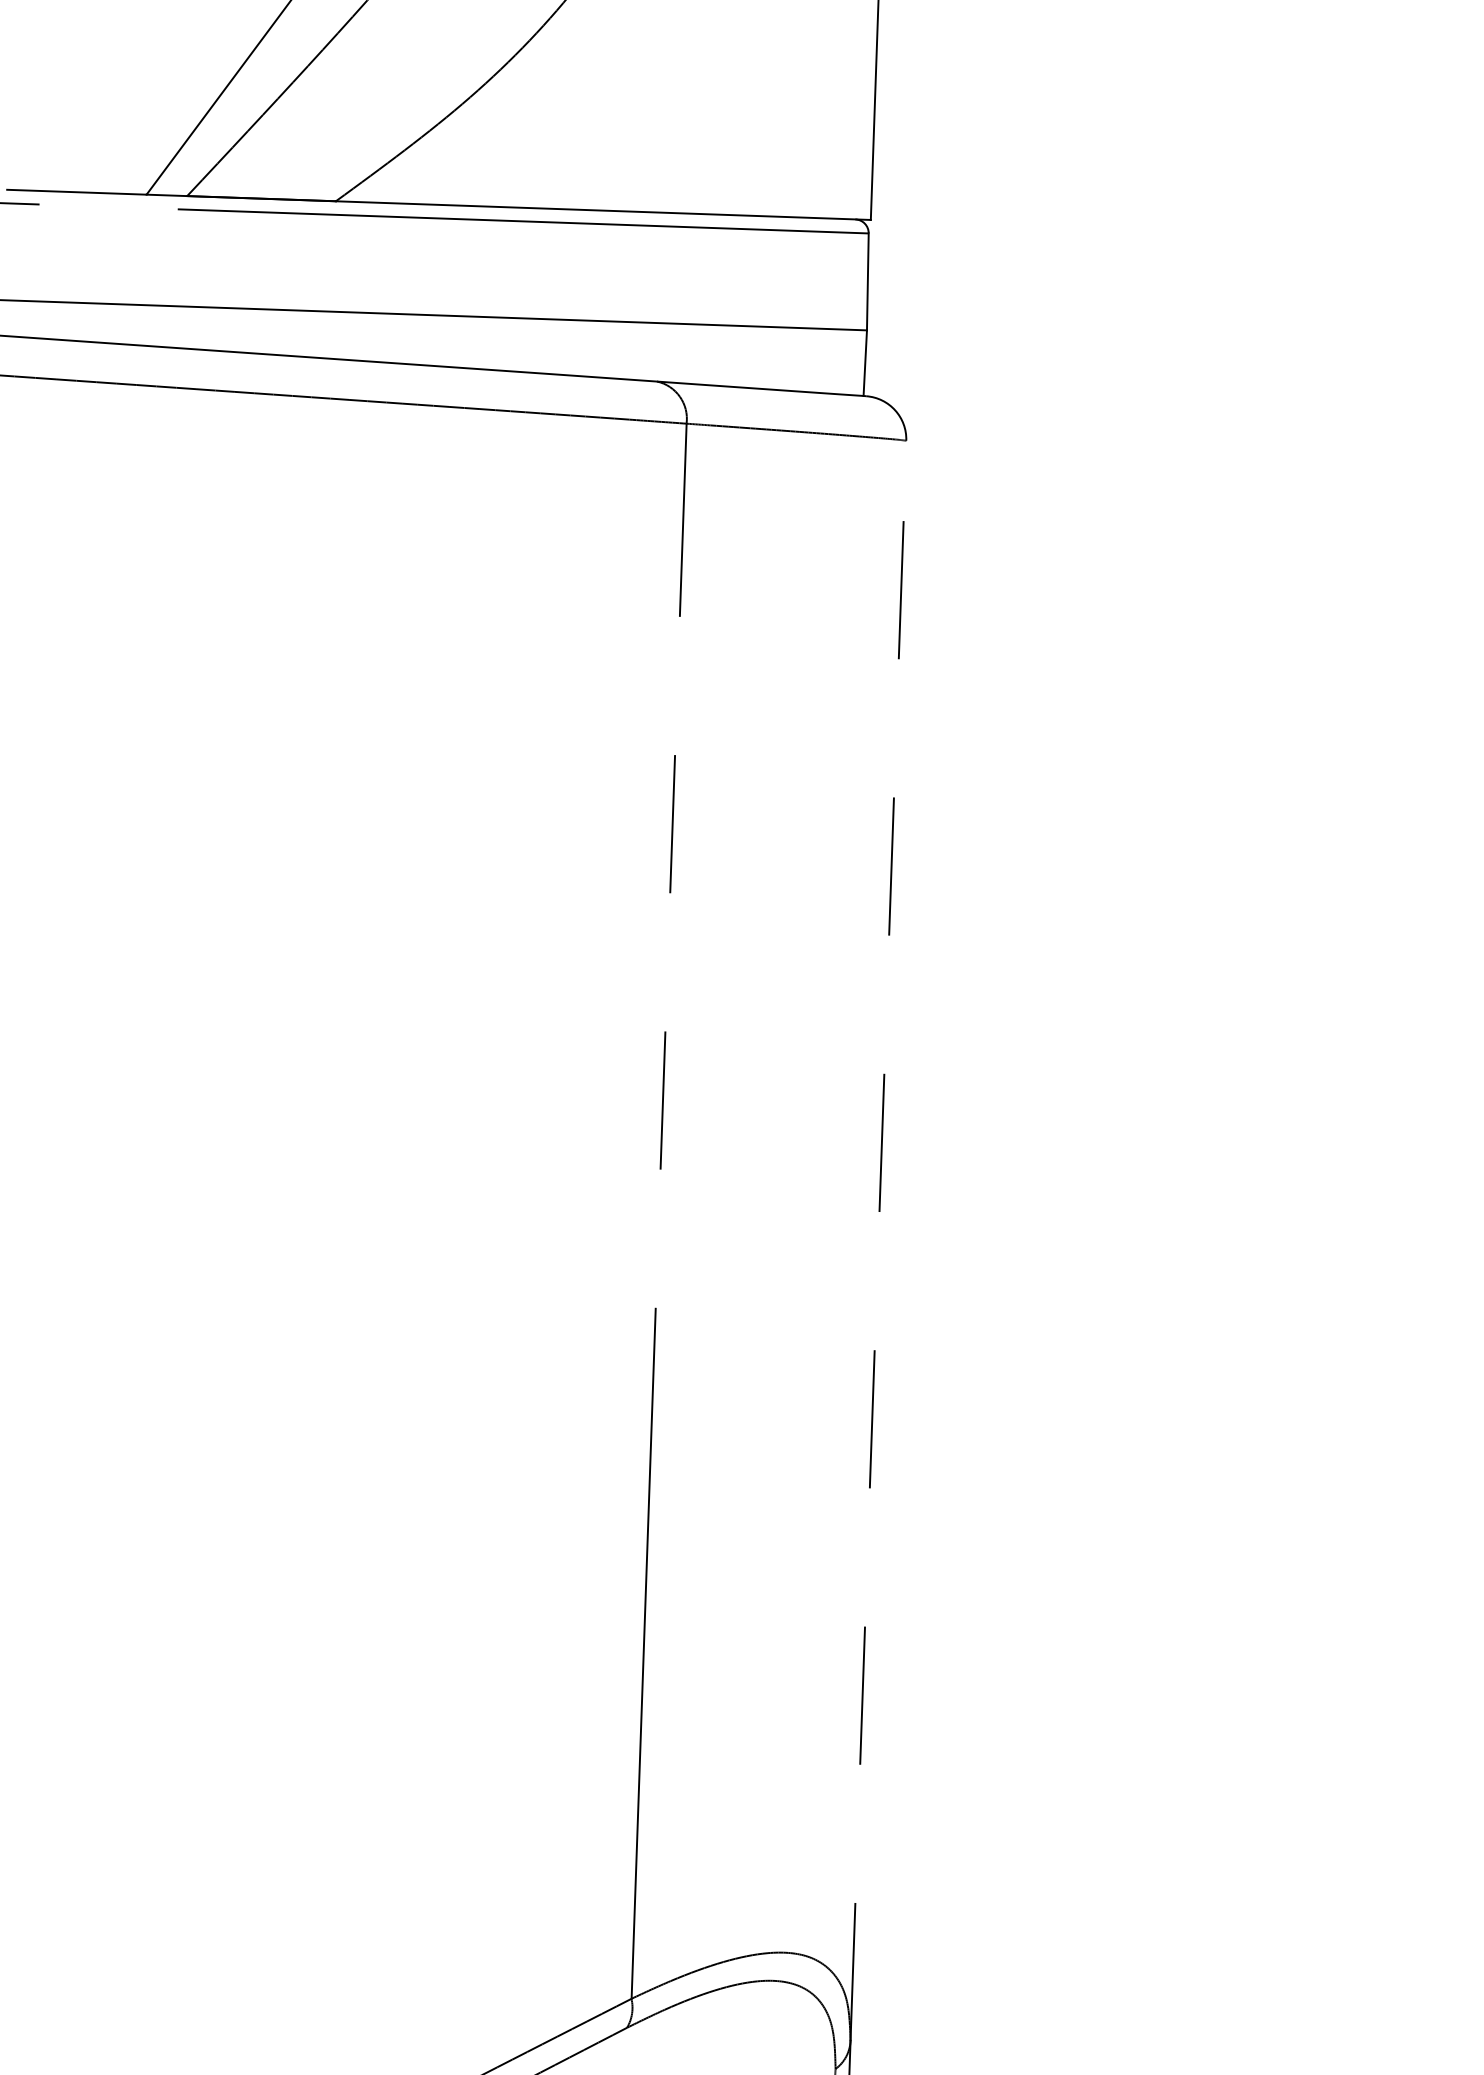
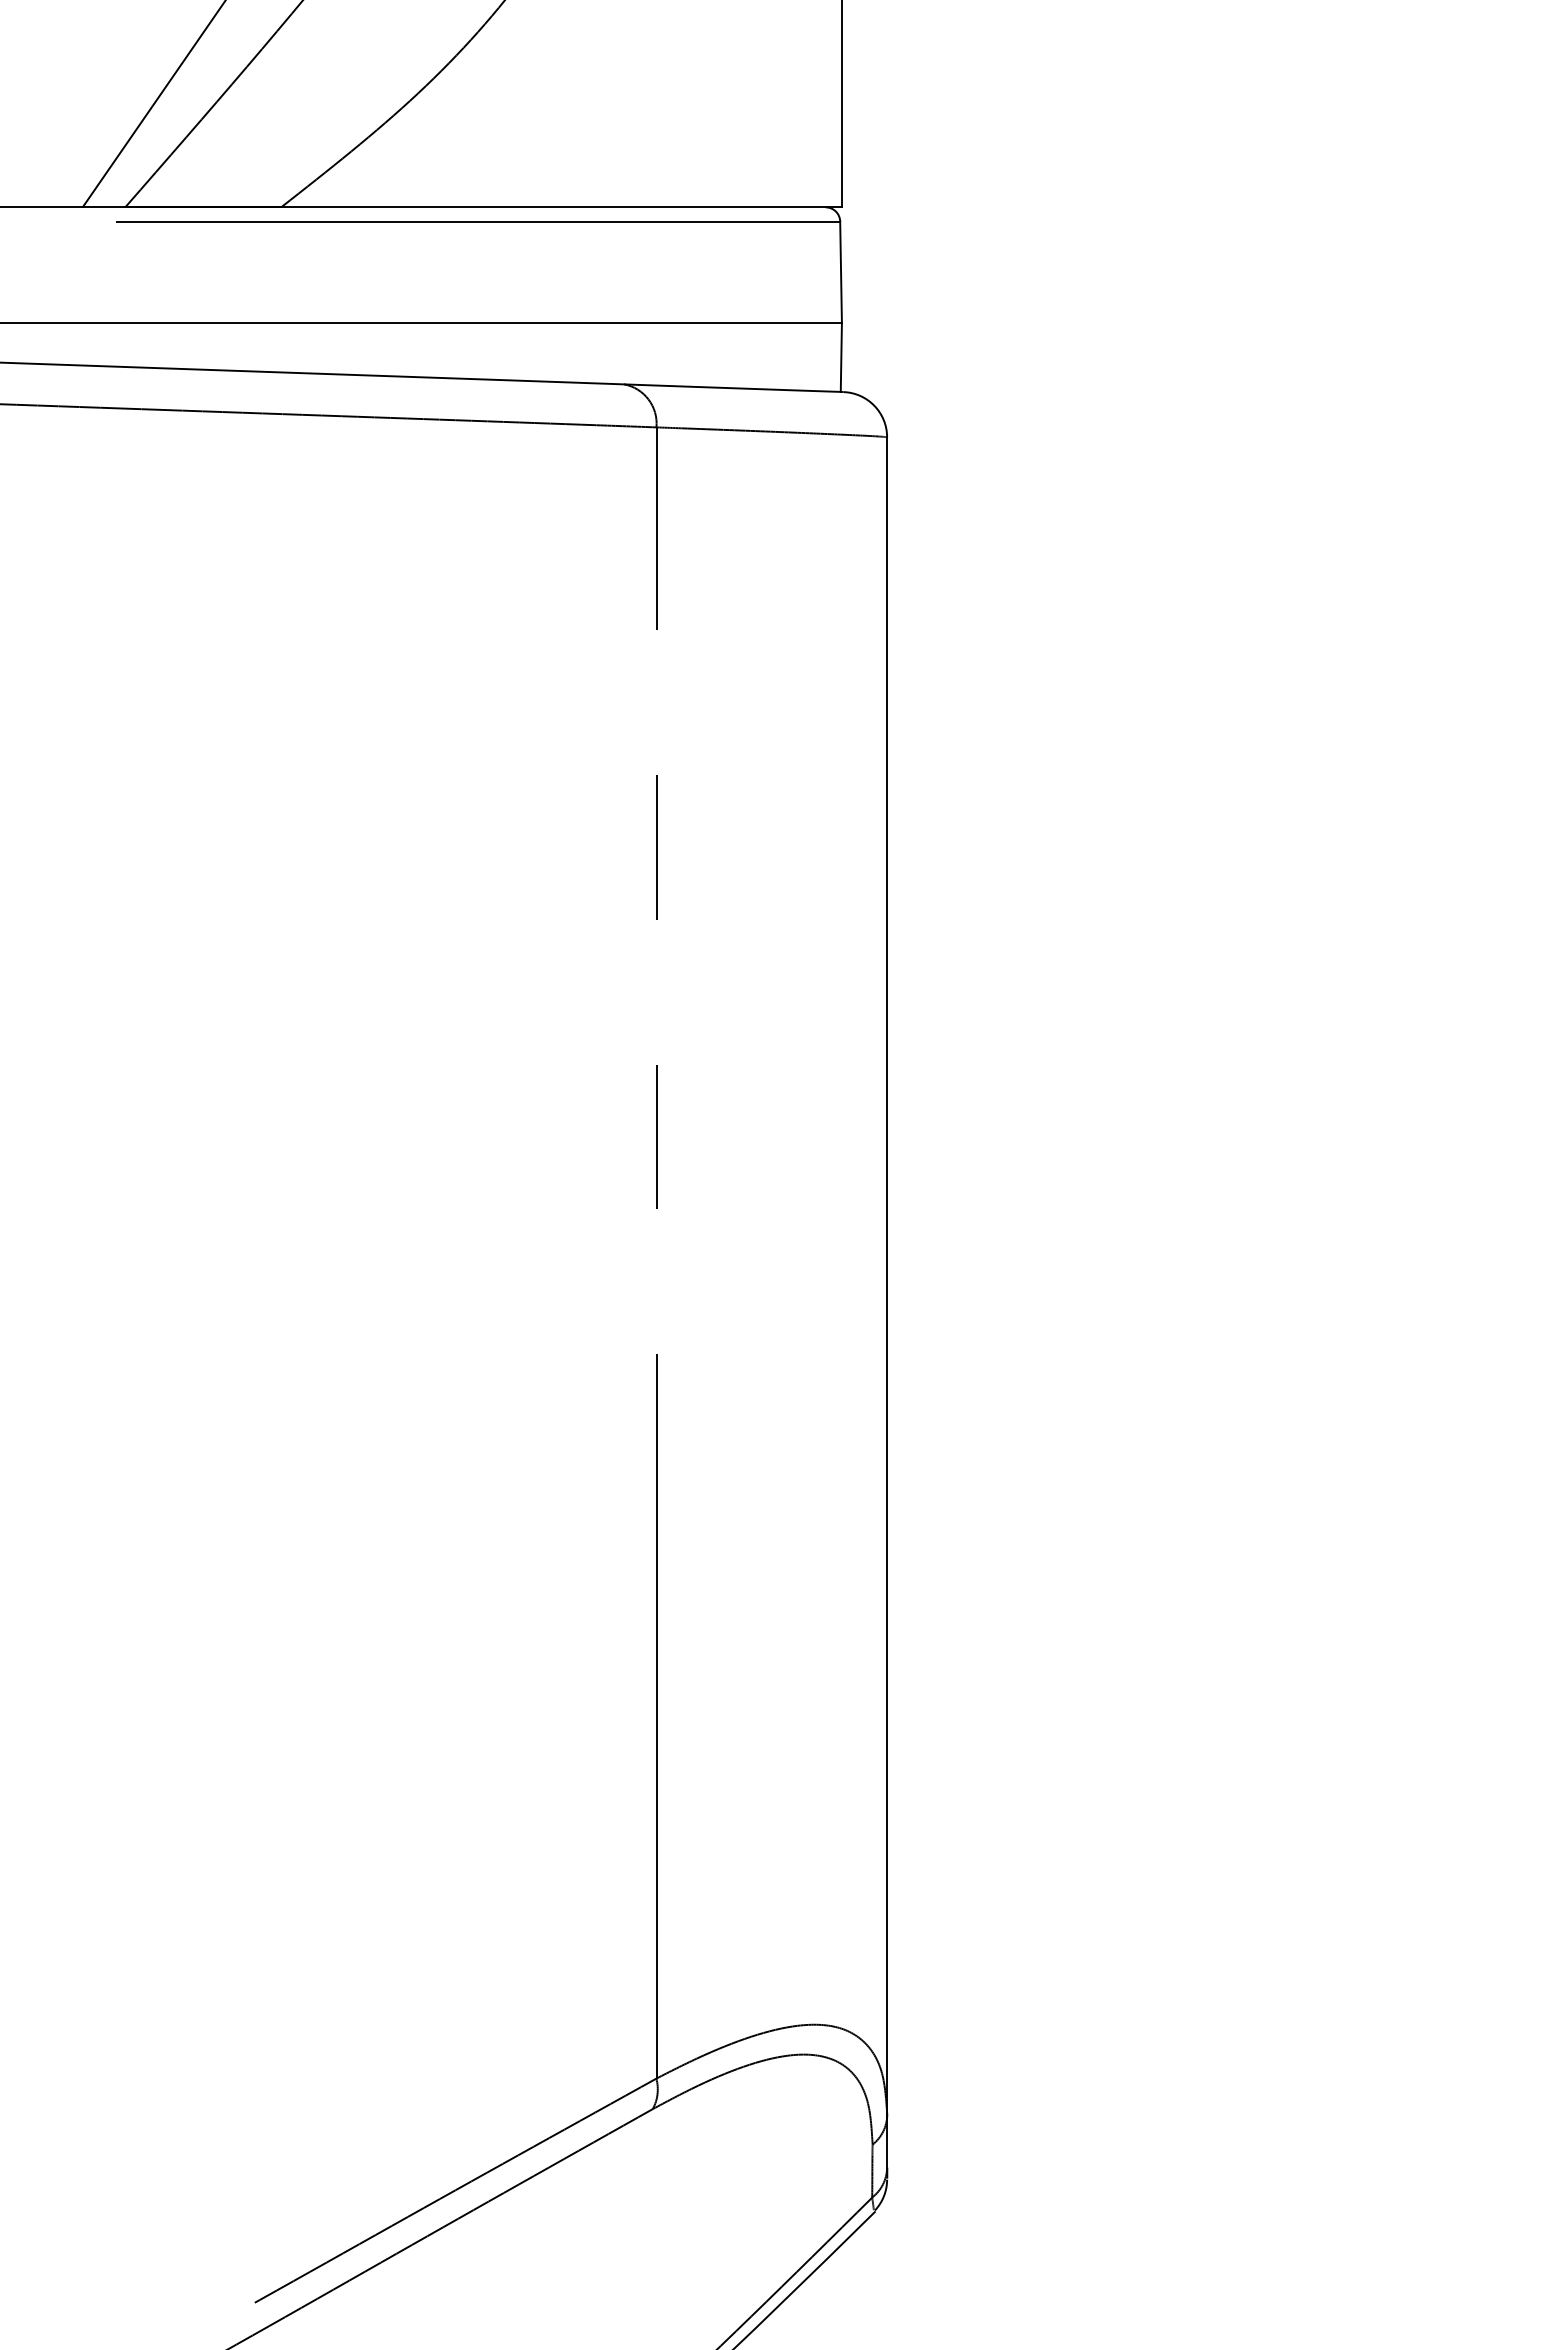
line: (878, 1241) -> (887, 1276), dashed -> solid

